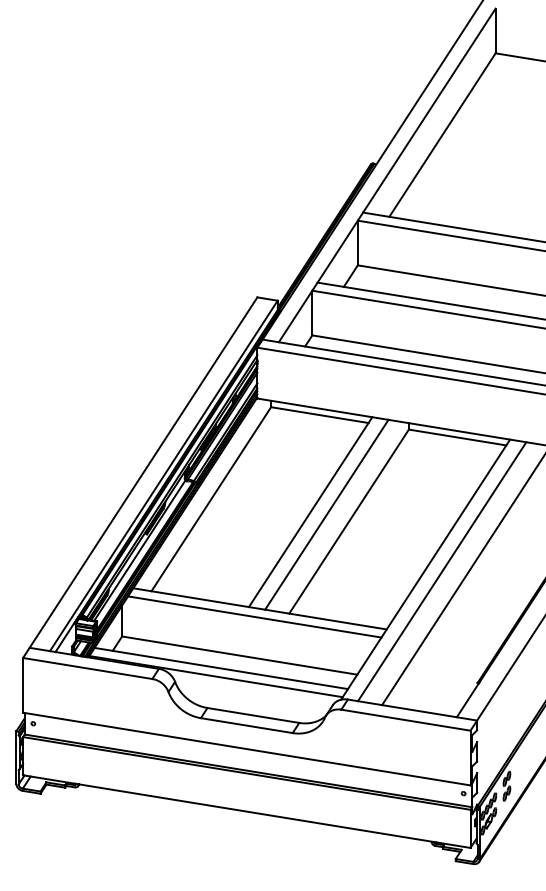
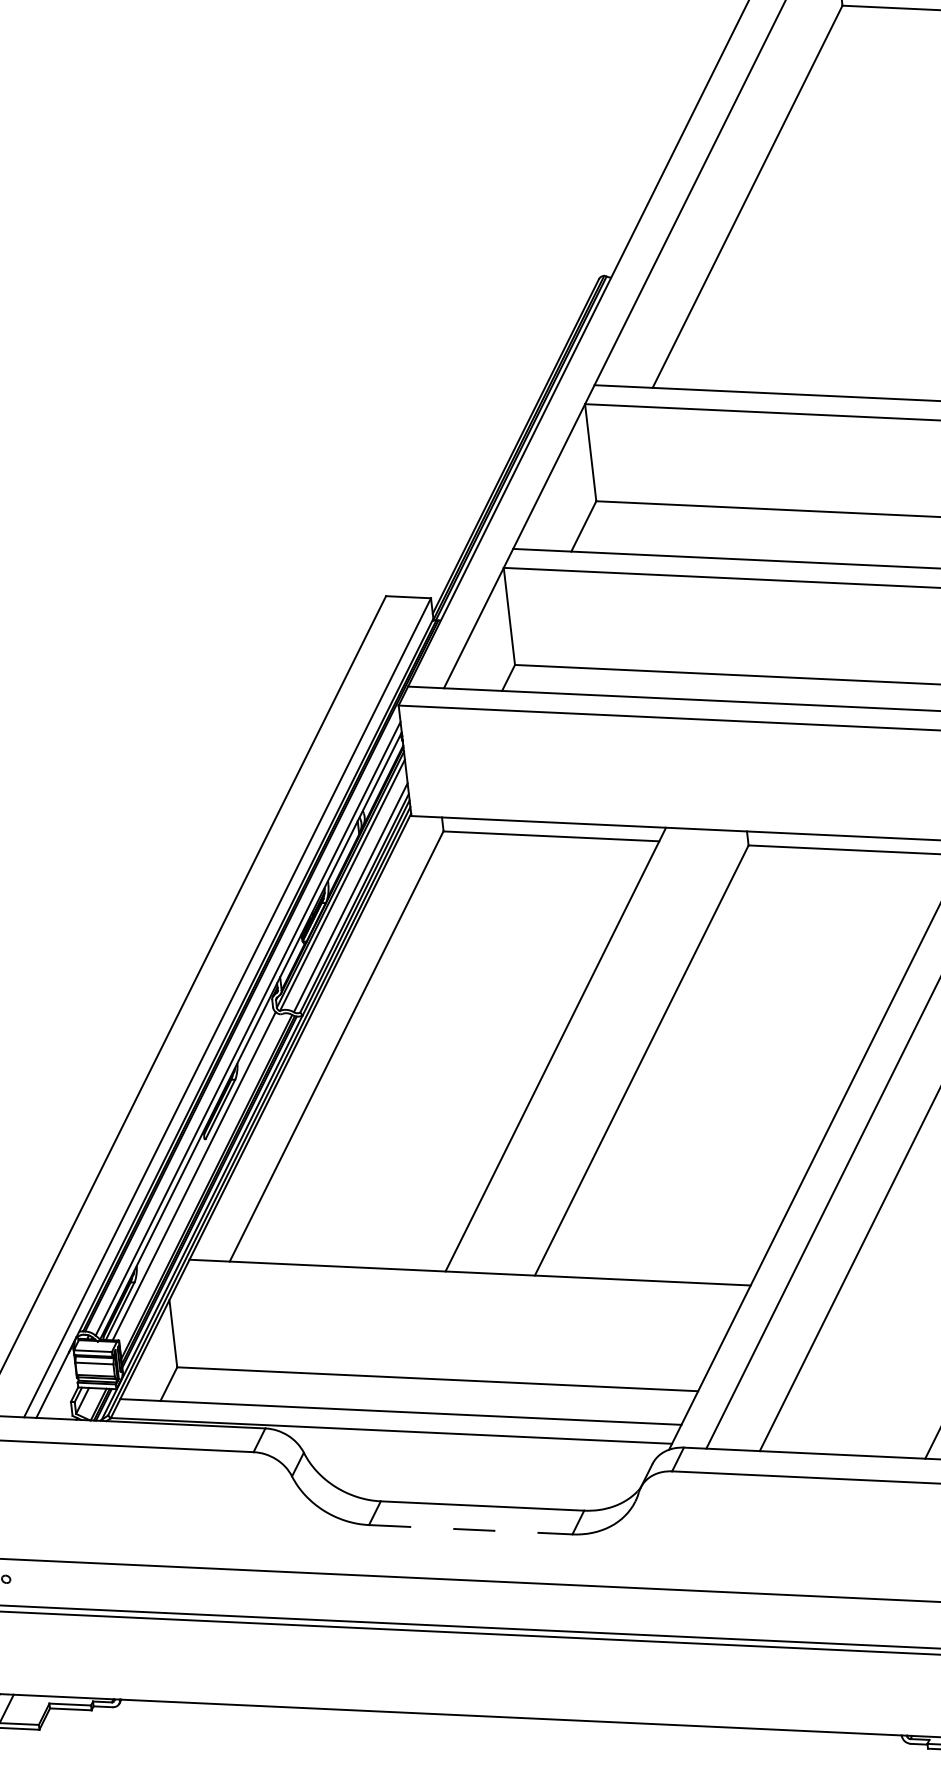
line: (326, 514) -> (590, 1050), removed
line: (254, 616) -> (459, 1290), removed
line: (246, 725) -> (470, 1529), solid -> dashed

